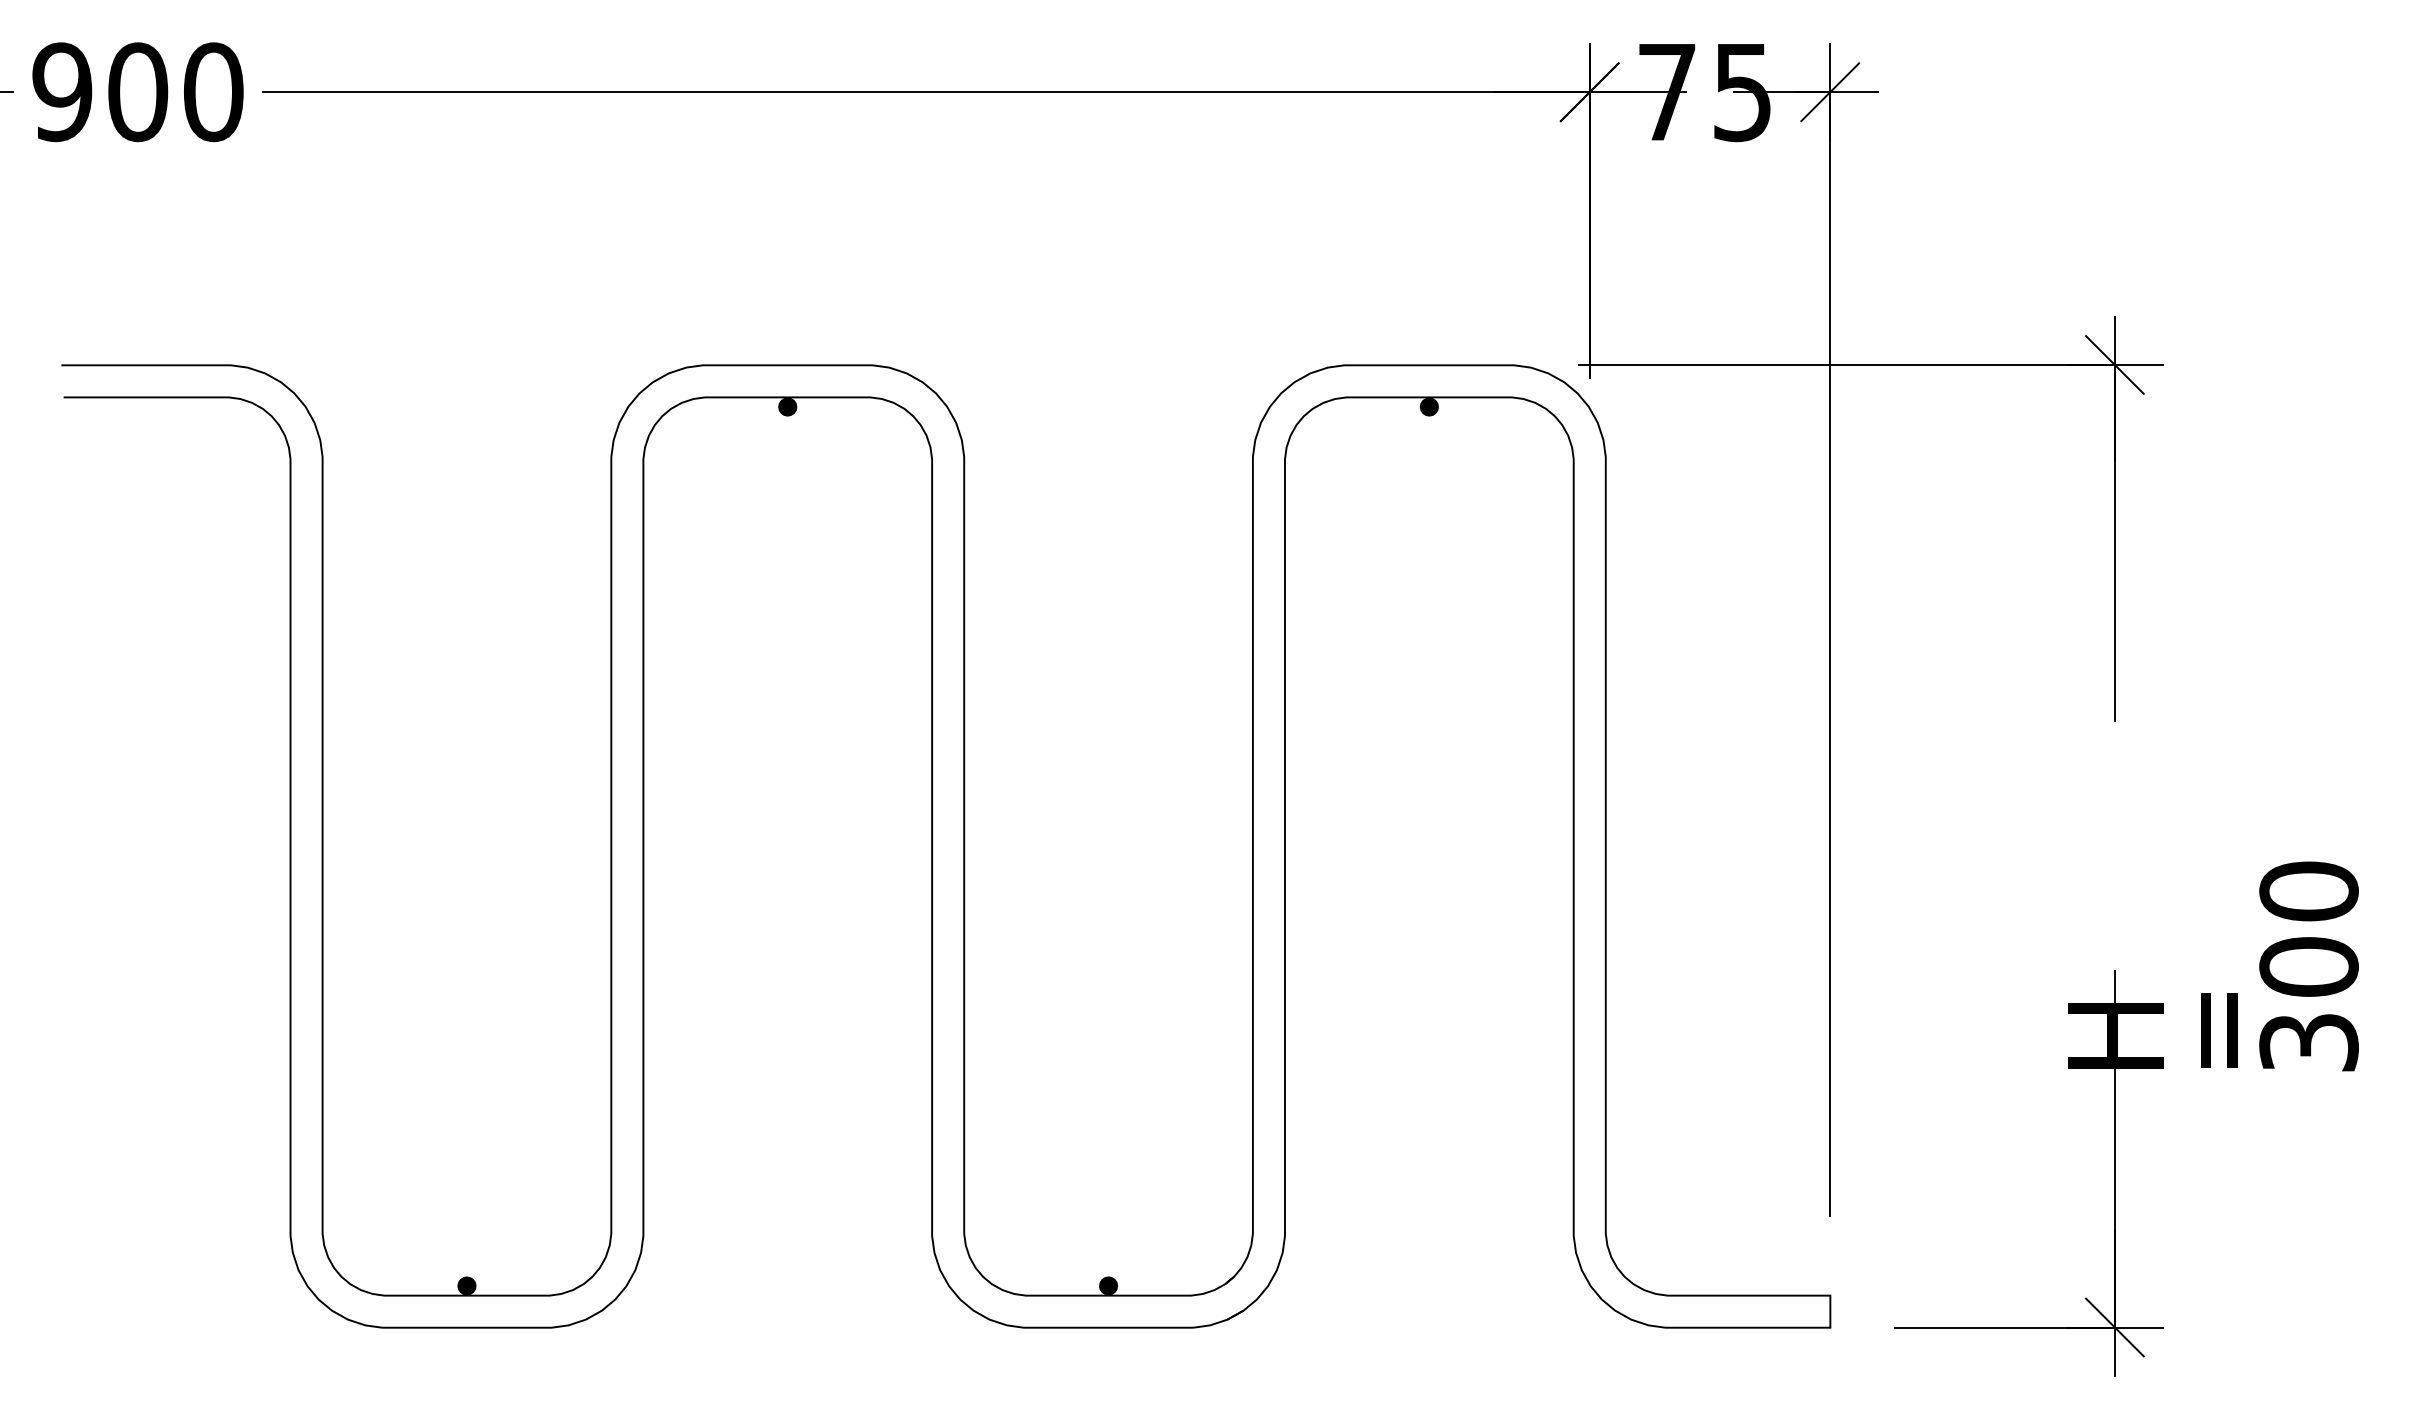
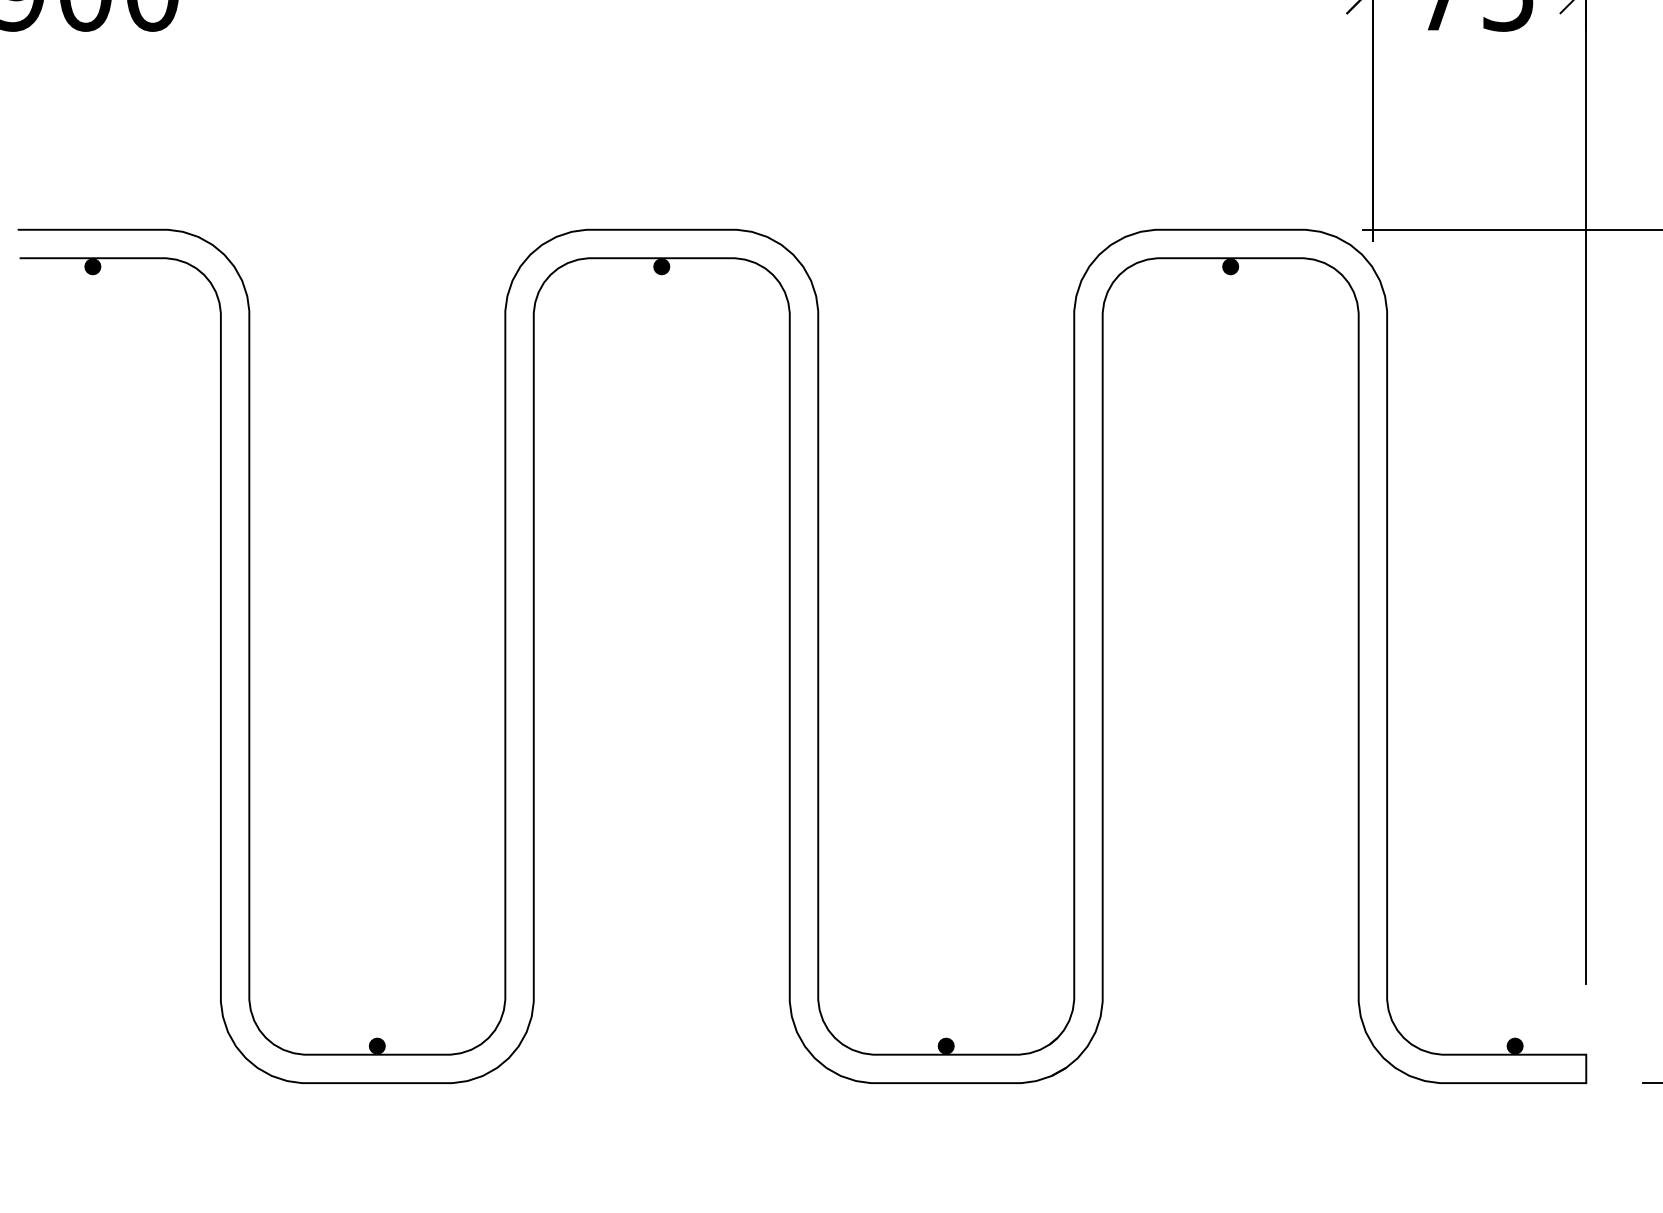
fill: (145, 406) -> (92, 266), added
fill: (1749, 1285) -> (1514, 1045), added

